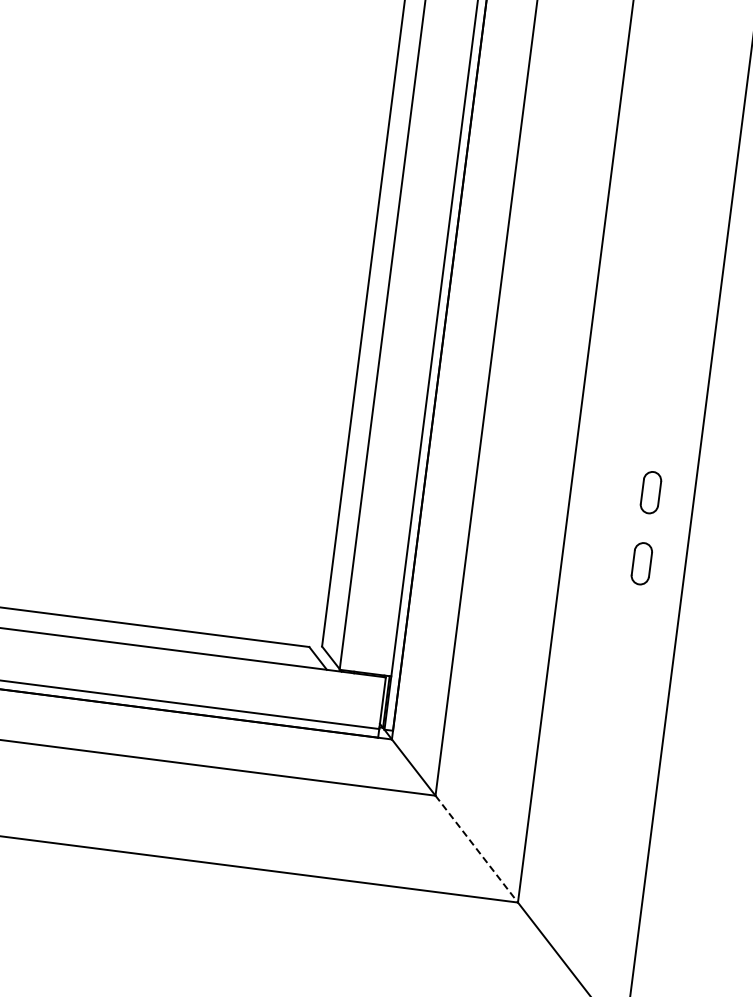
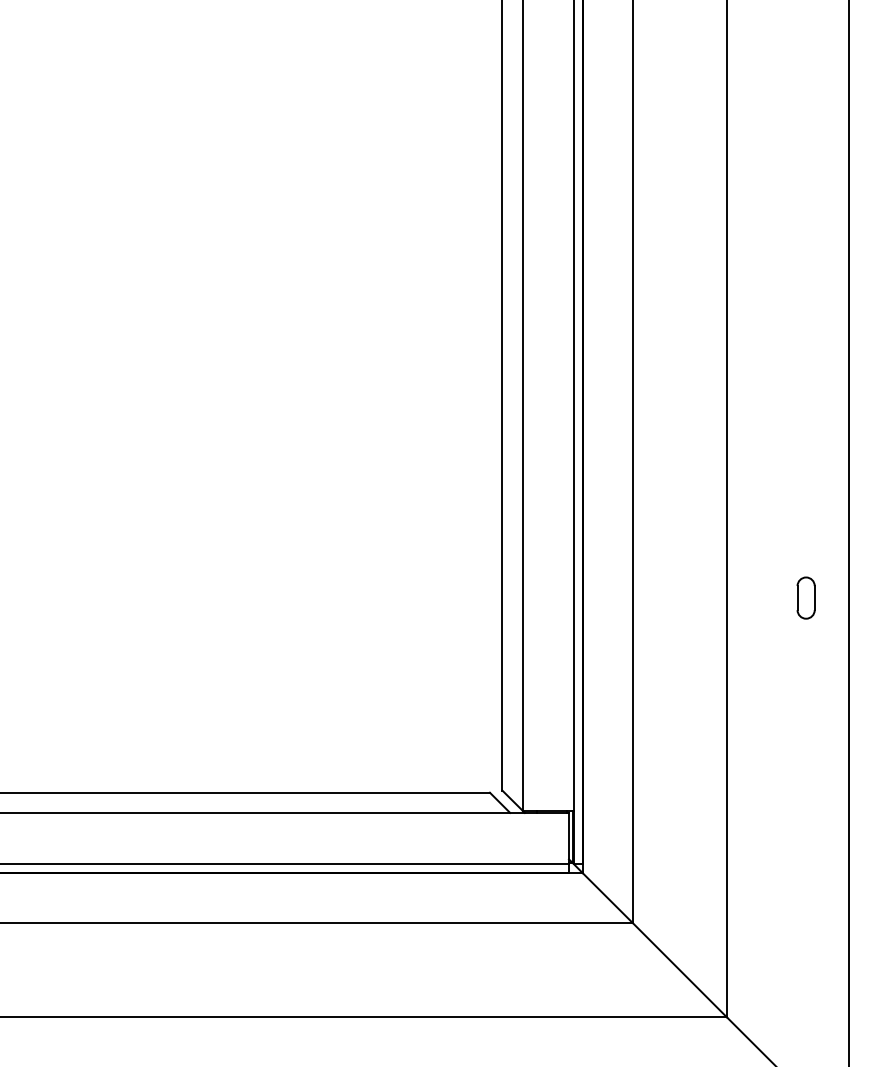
part: (641, 563) -> (805, 668), removed
line: (476, 849) -> (679, 970), dashed -> solid

